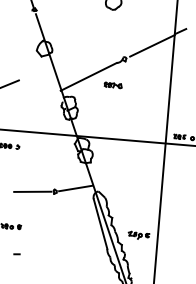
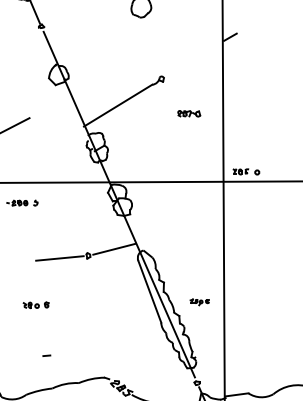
line: (152, 45) -> (195, 58), removed
part: (113, 85) -> (189, 113), moved
part: (138, 235) -> (199, 302), size x0.7
line: (16, 254) -> (46, 355), moved

